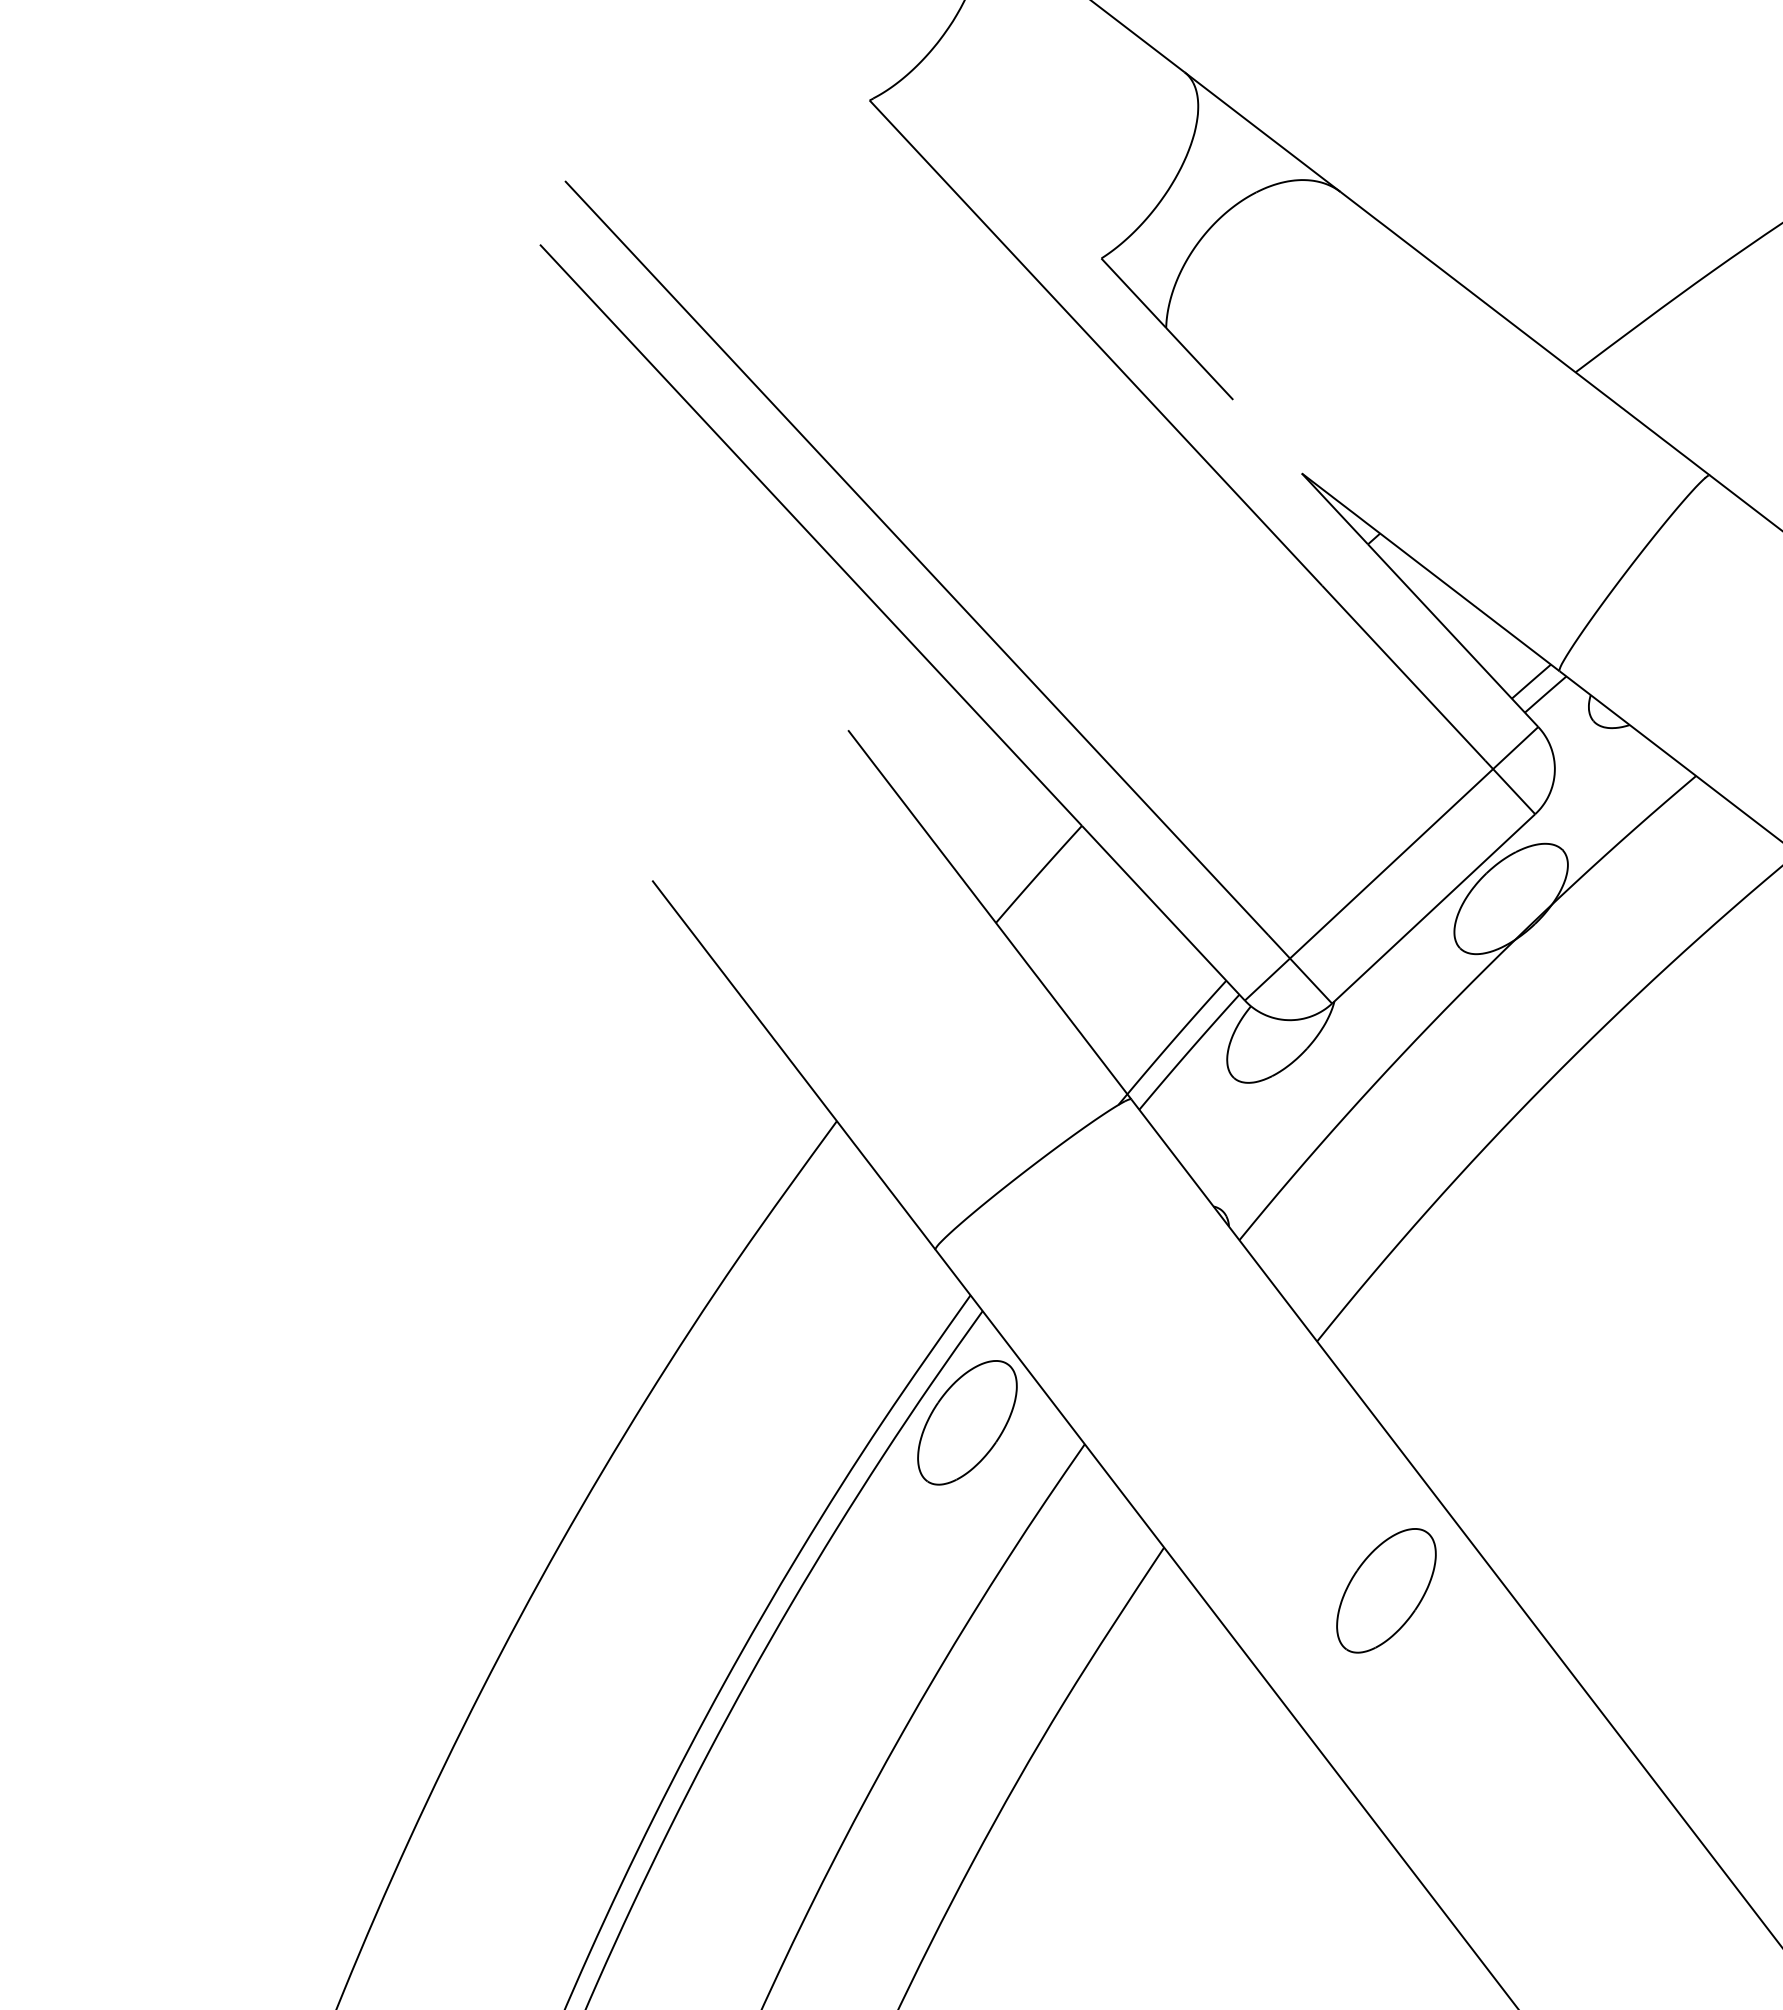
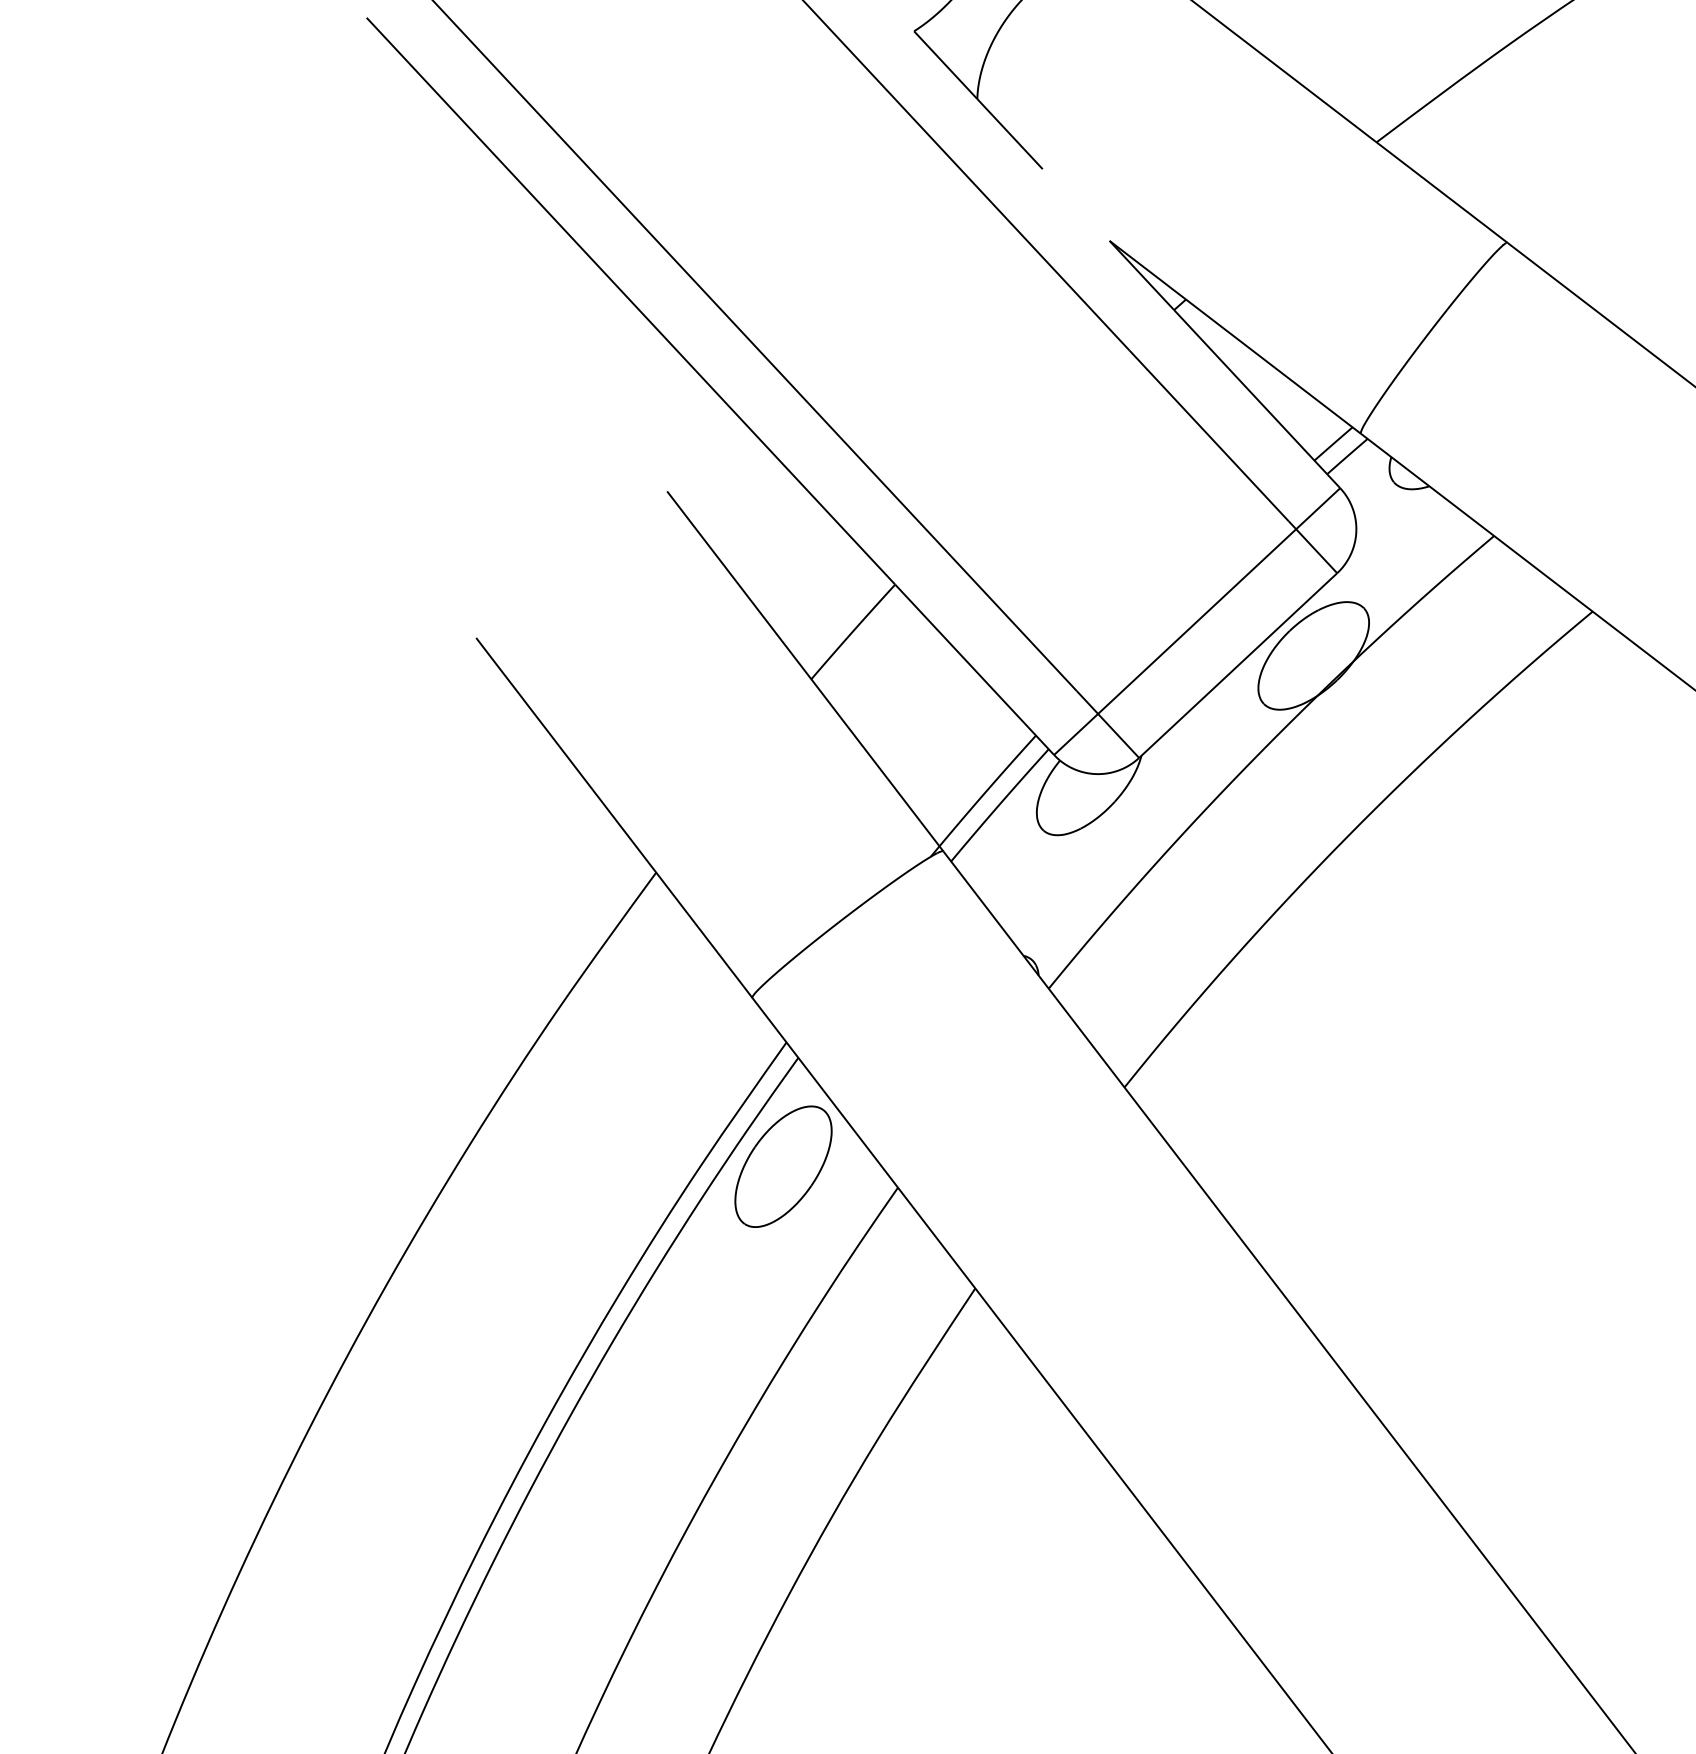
part: (1386, 1590) -> (1192, 1330), removed

